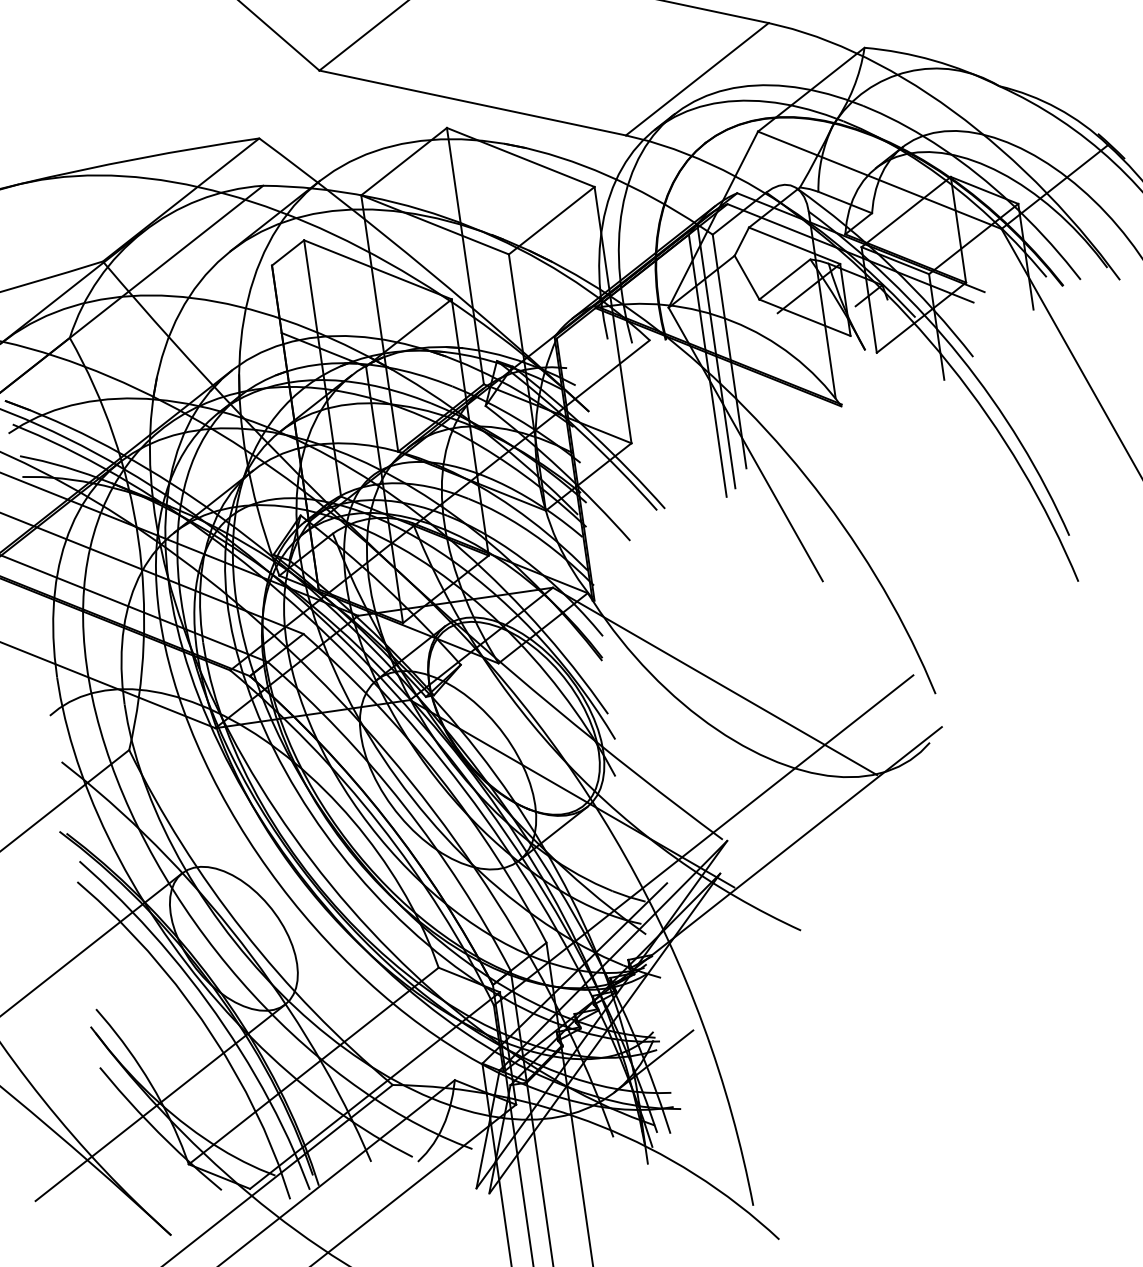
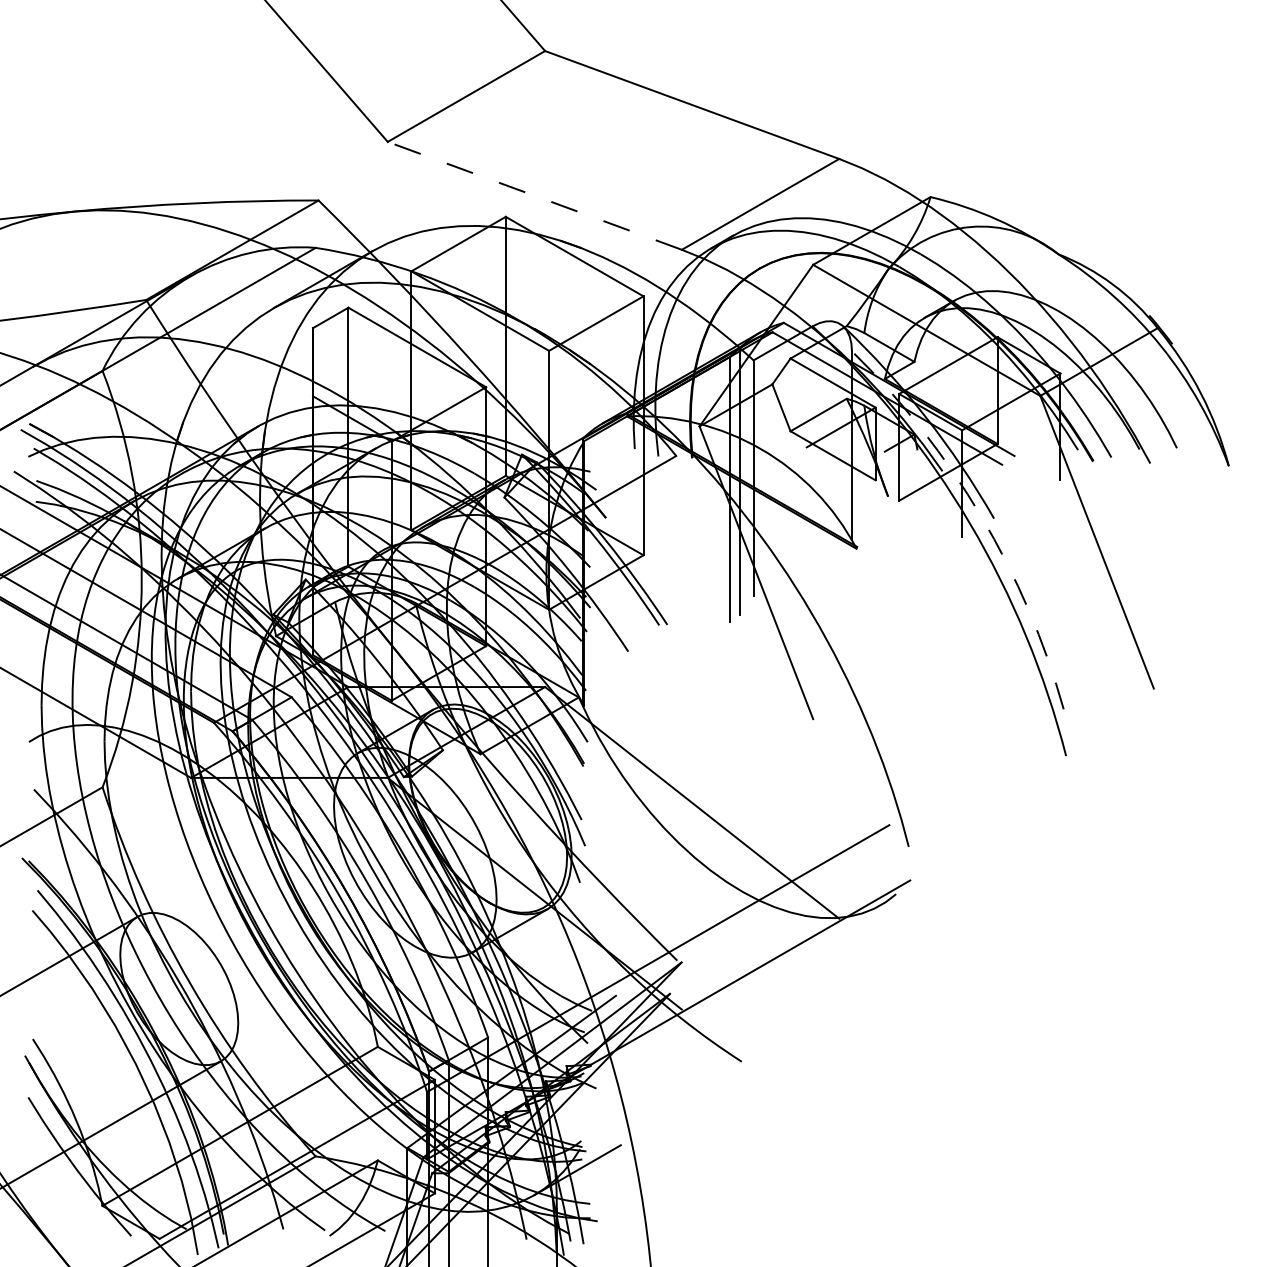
line: (472, 102) -> (534, 195), solid -> dashed
arc: (960, 356) -> (981, 516), solid -> dashed

